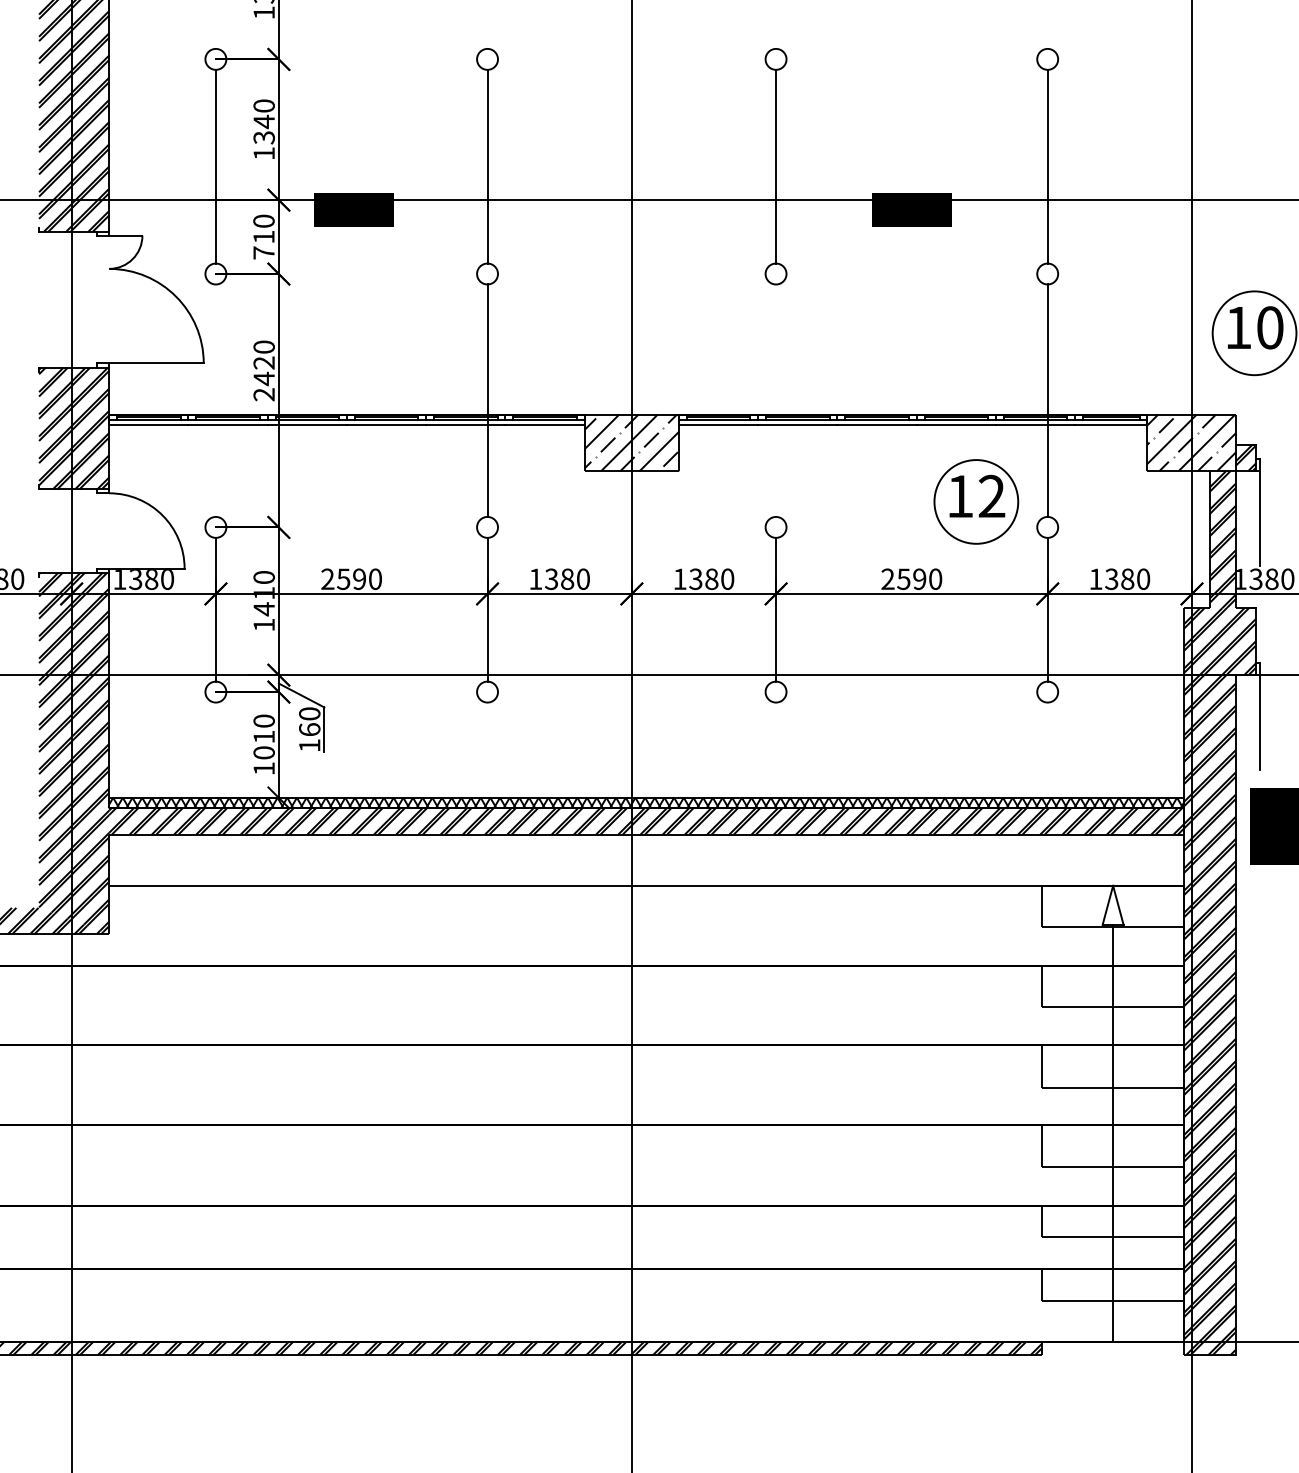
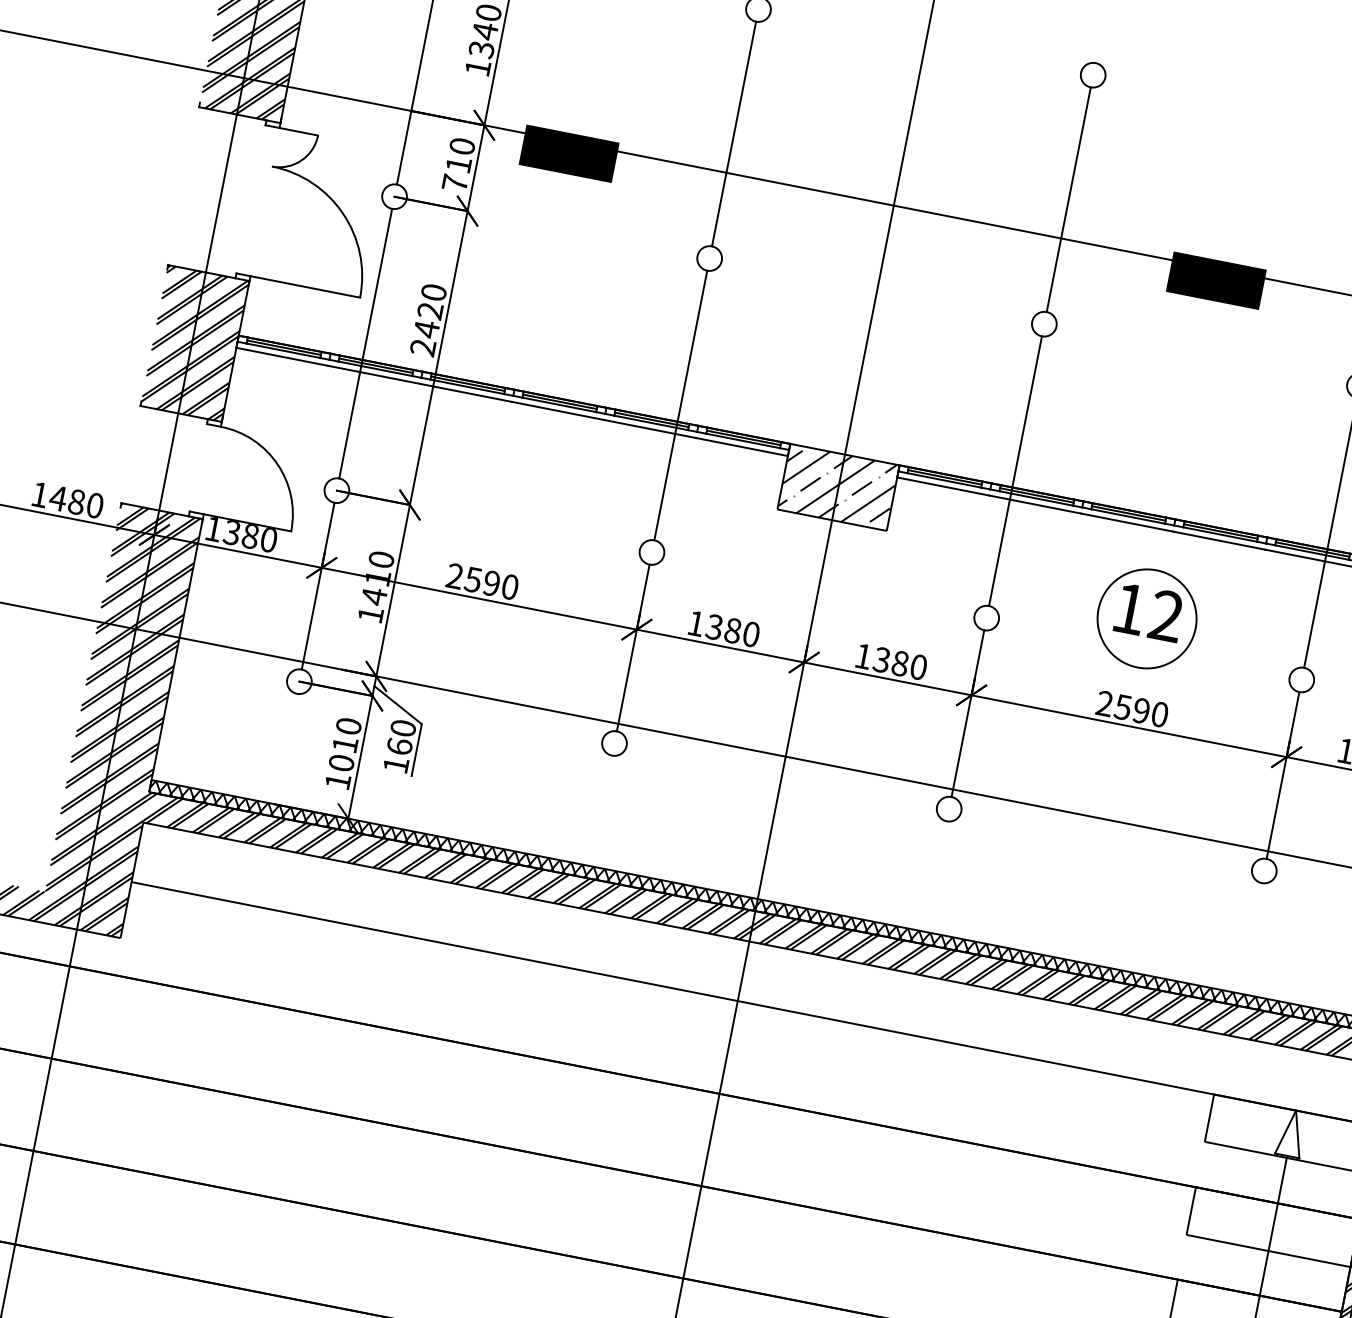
line: (215, 400) -> (365, 343), added
line: (776, 400) -> (1016, 471), added
part: (976, 501) -> (1147, 618), moved

